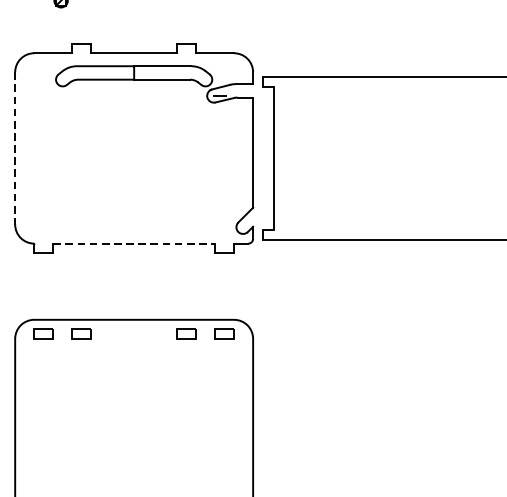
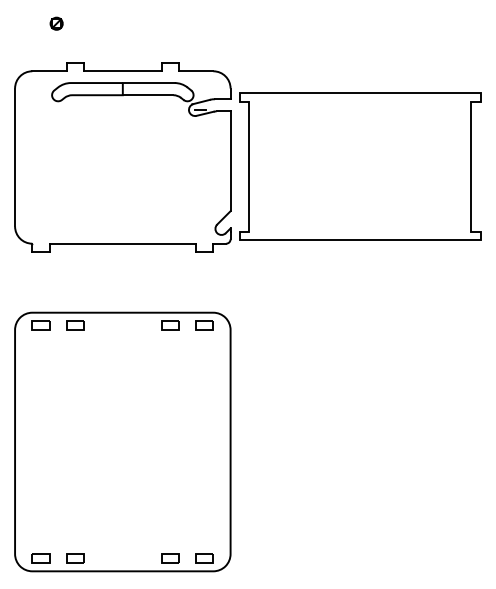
line: (15, 148) -> (15, 157), dashed -> solid
line: (134, 243) -> (123, 243), dashed -> solid

